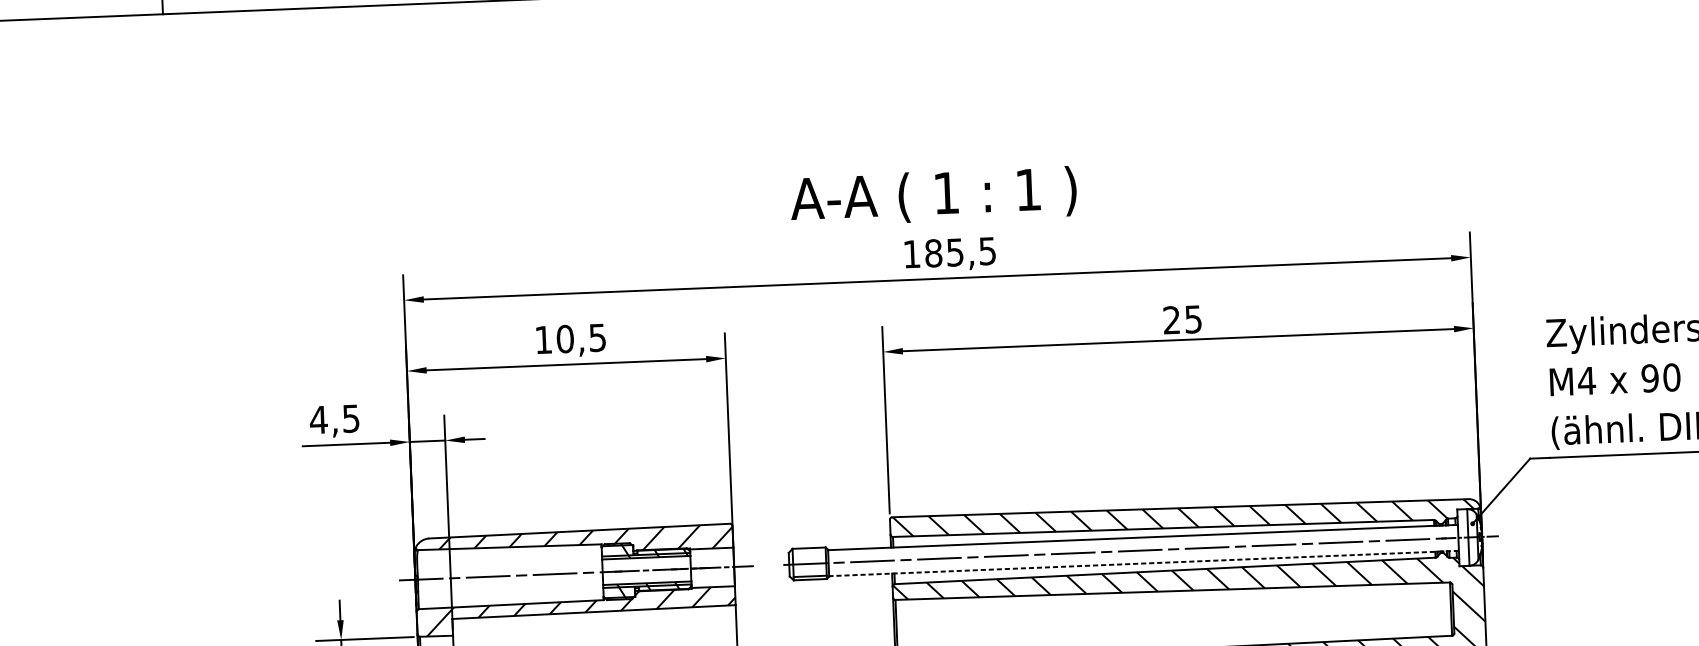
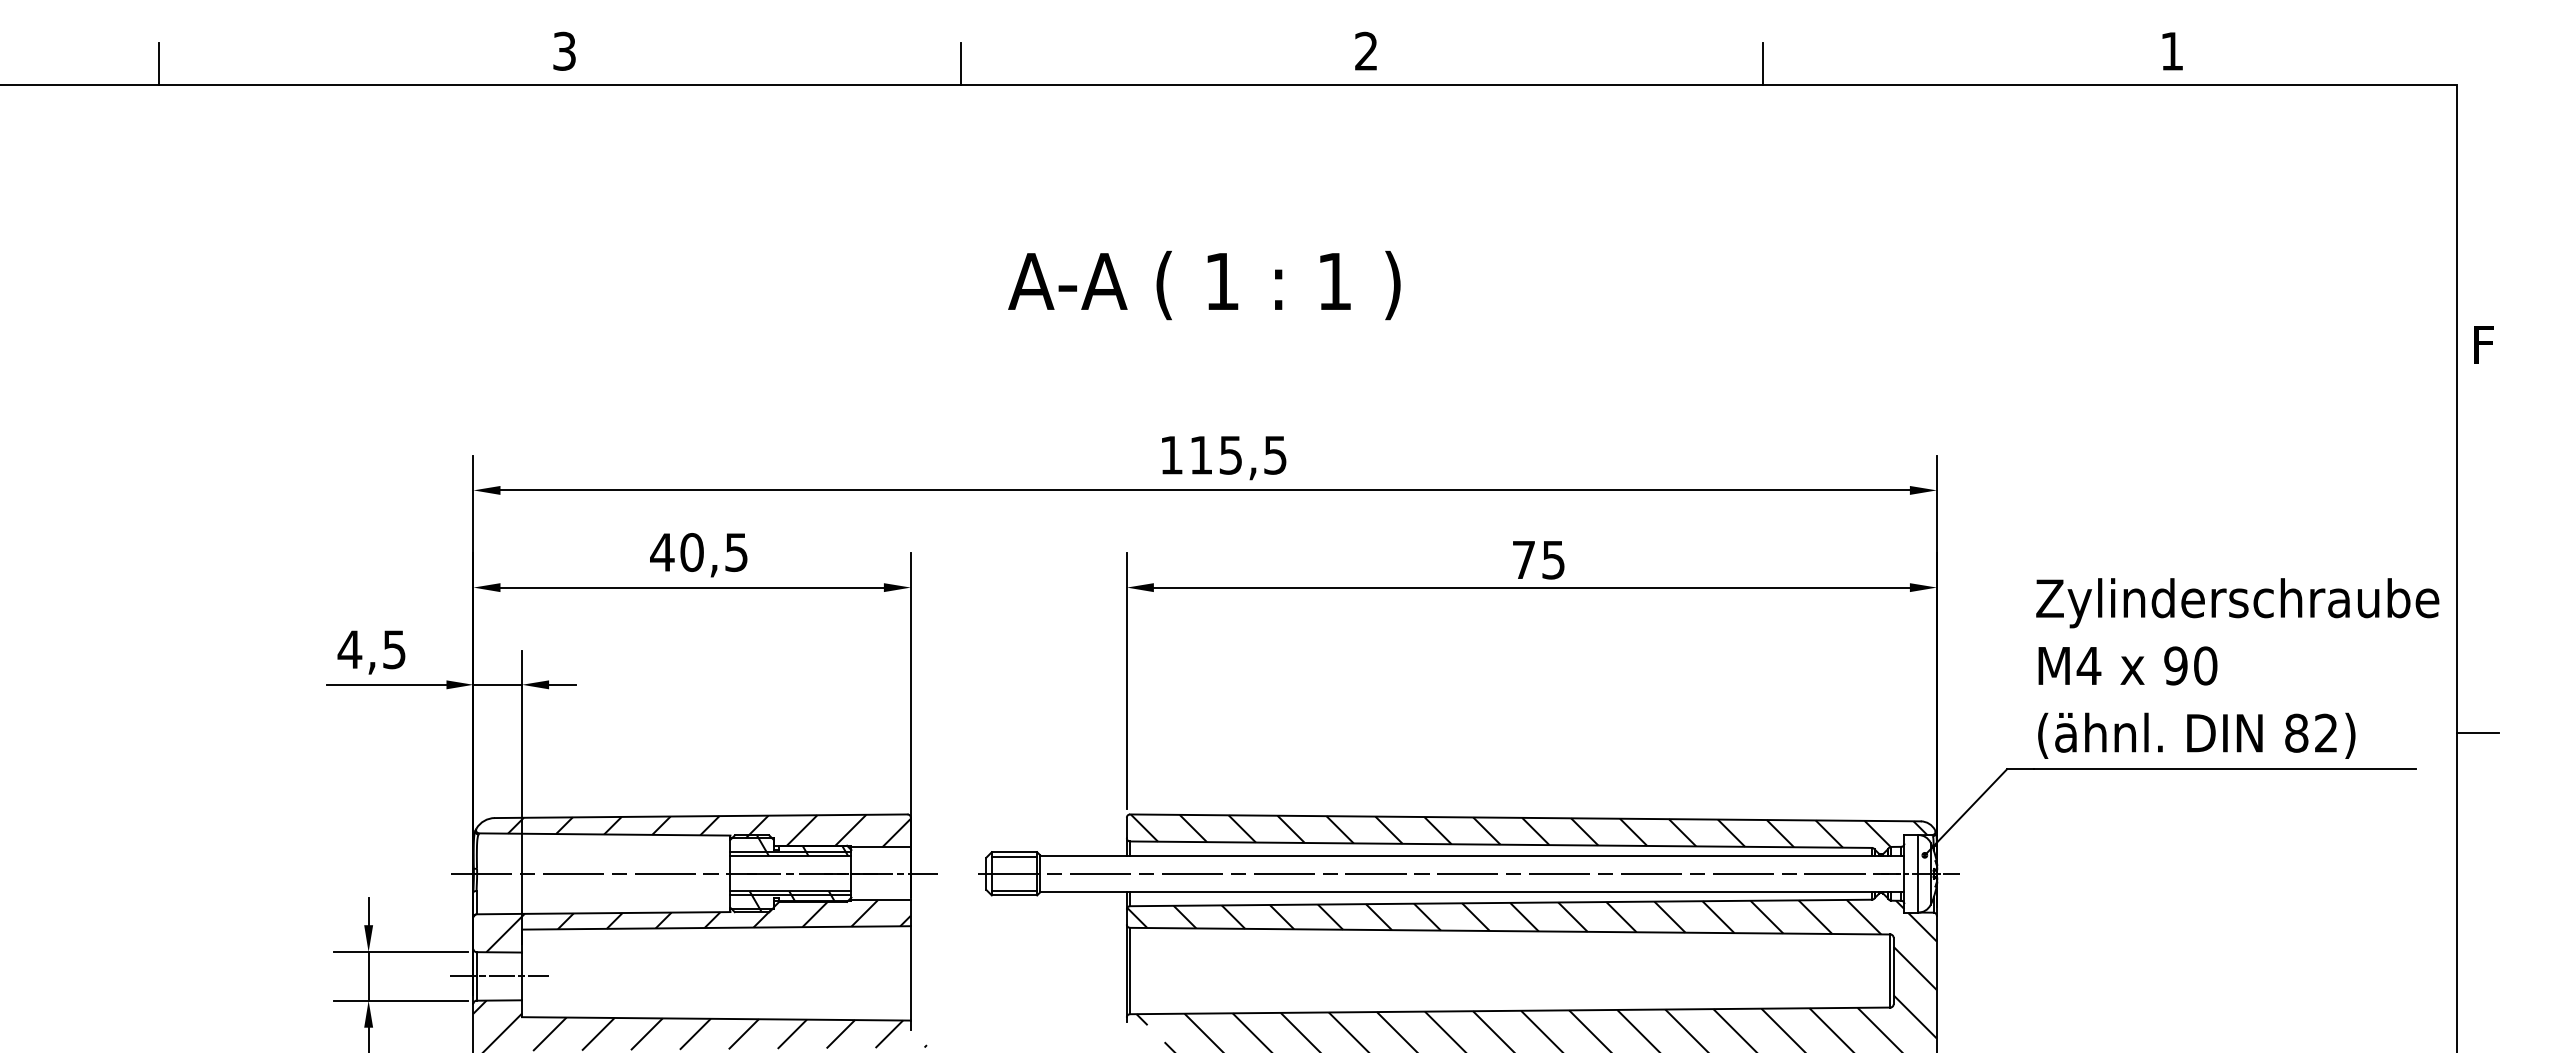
text: (933, 196) -> (1204, 285), moved
text: (933, 252) -> (1200, 454), 185,5 -> 115,5
text: (1171, 319) -> (1523, 559), 25 -> 75
text: (543, 340) -> (662, 552), 10,5 -> 40,5
line: (809, 551) -> (1014, 856), added
line: (1143, 563) -> (1471, 891), dashed -> solid

